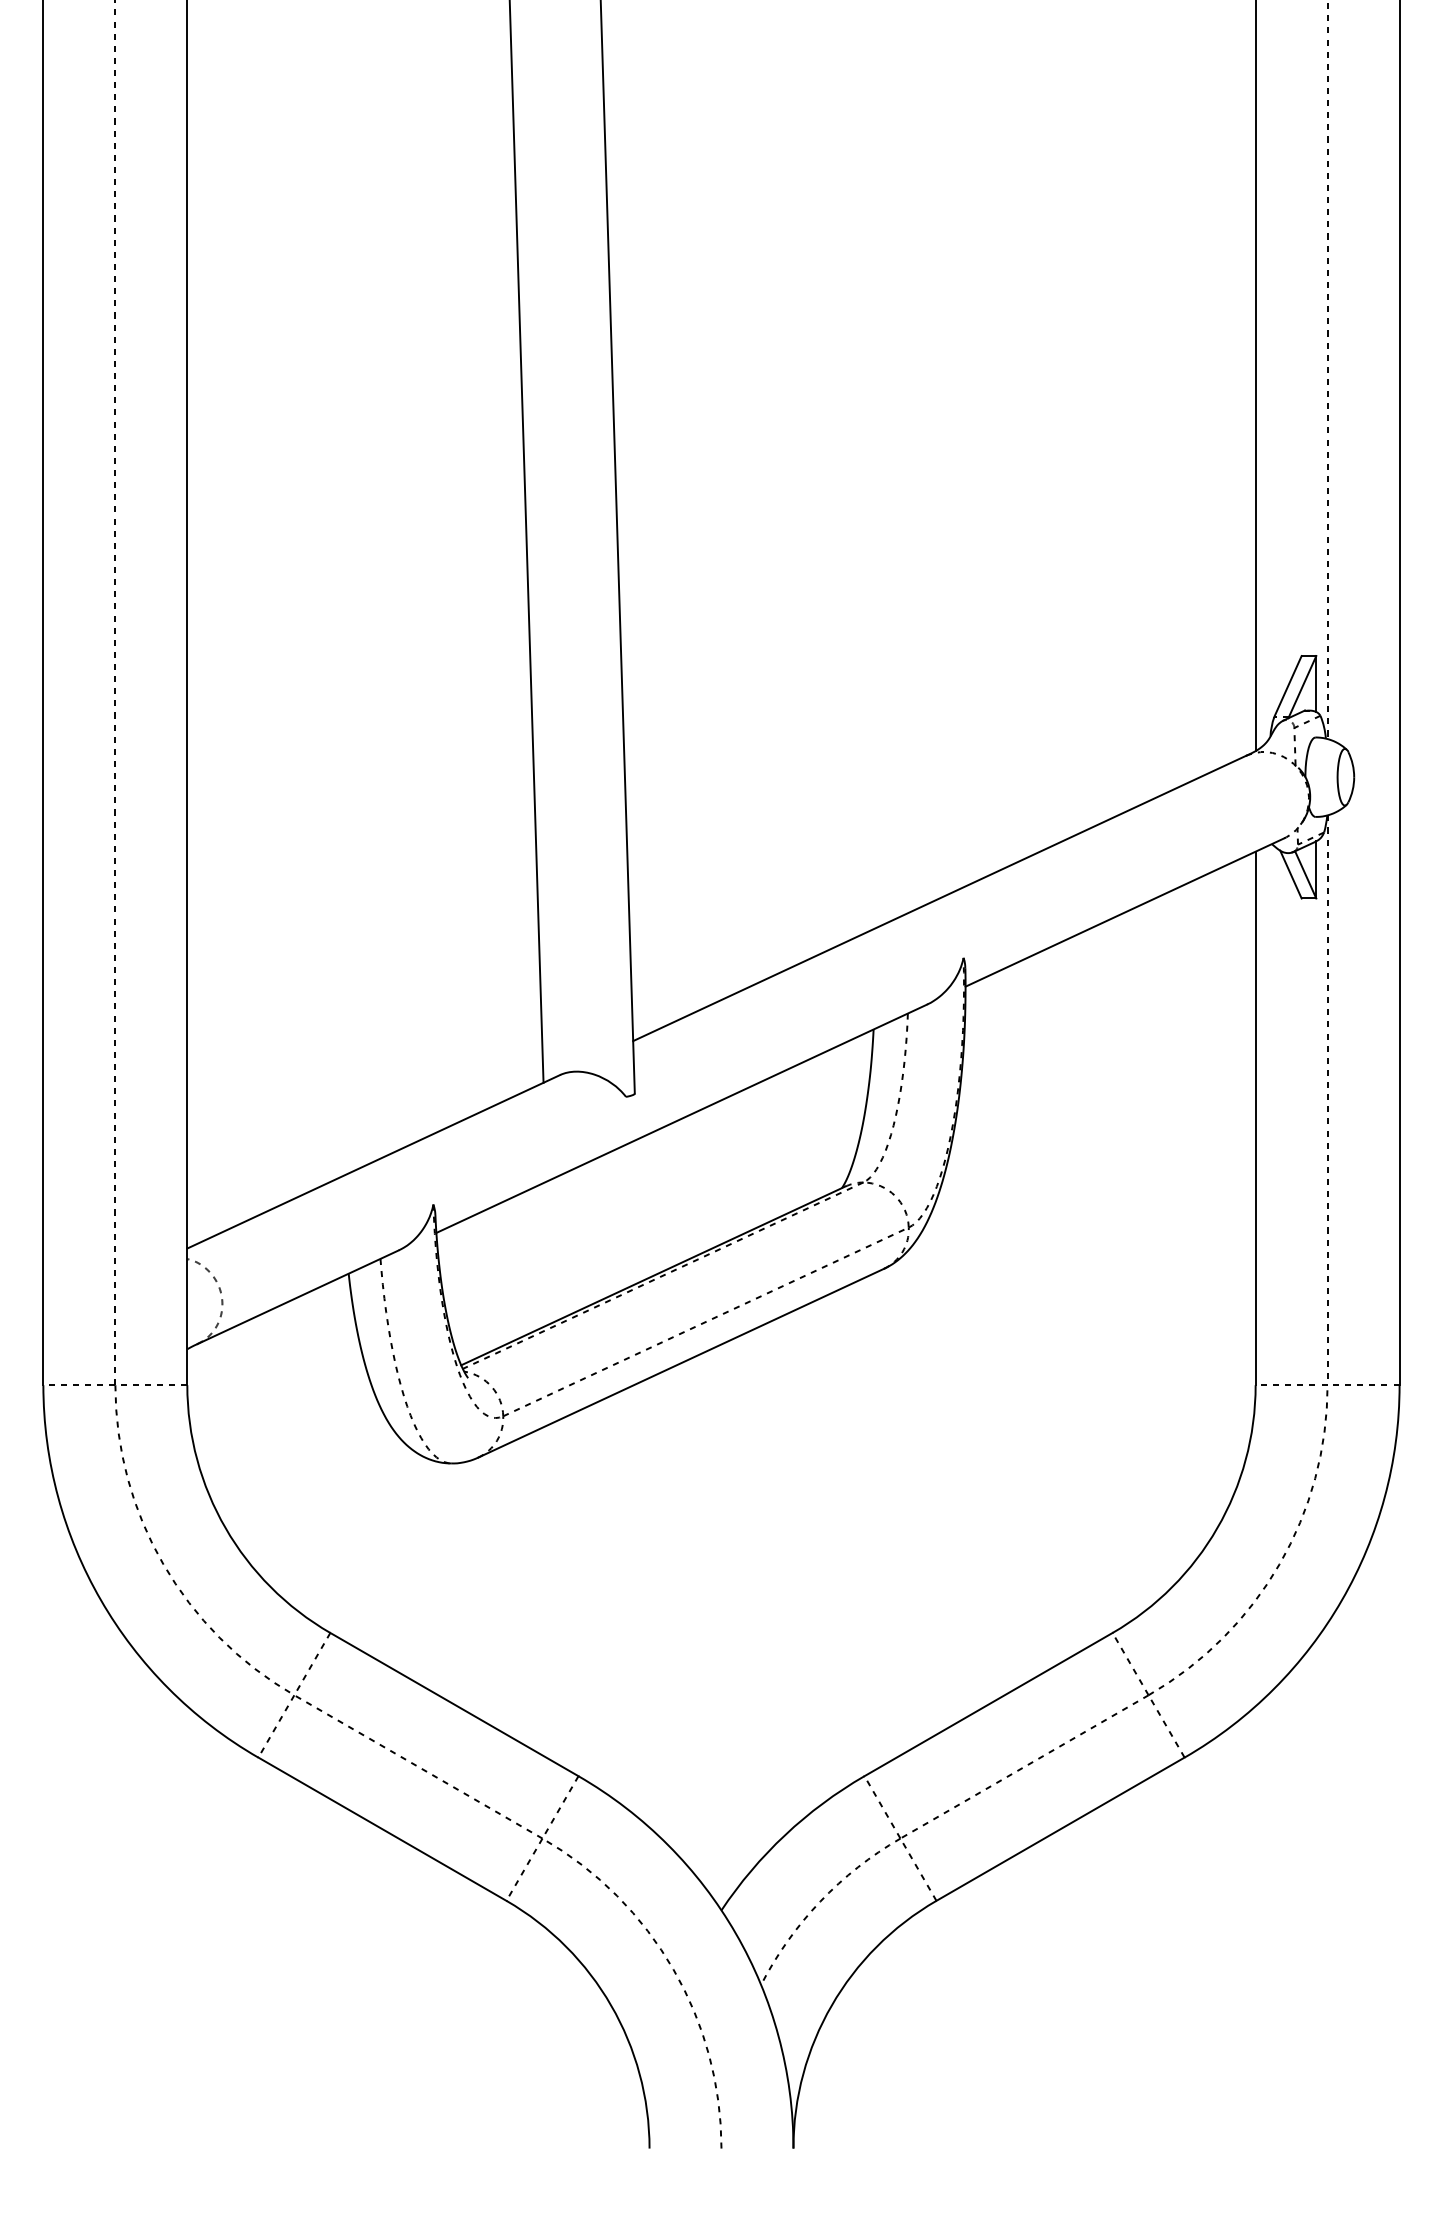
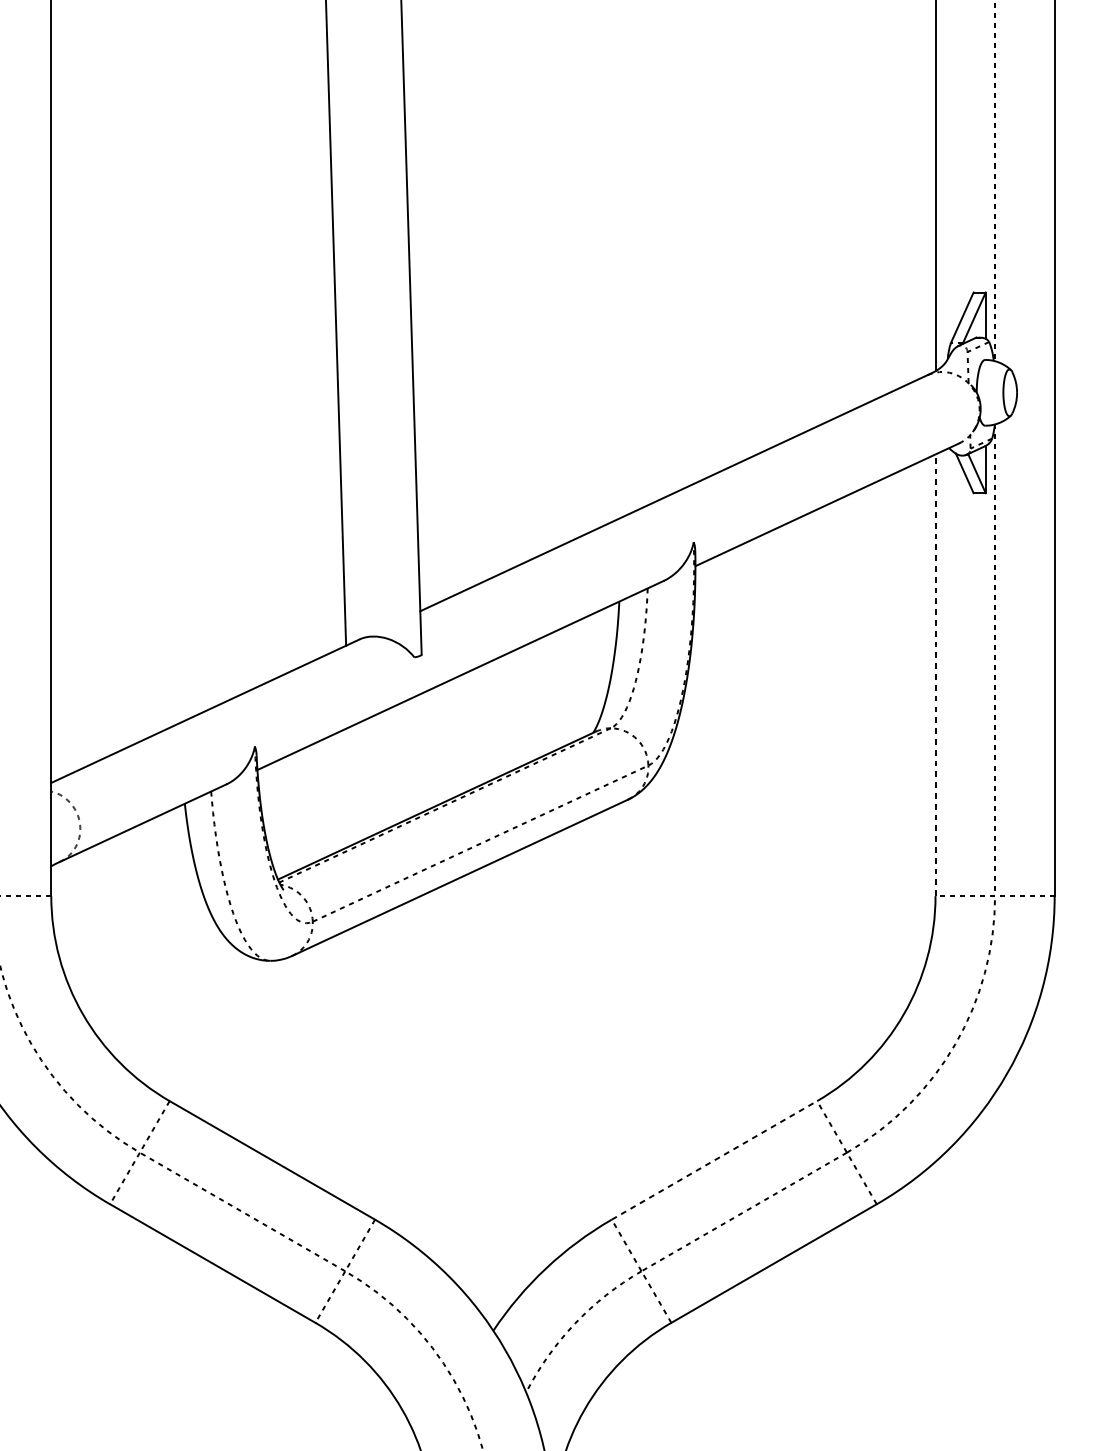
line: (1255, 1118) -> (935, 675), solid -> dashed
line: (989, 1704) -> (715, 1160), solid -> dashed

